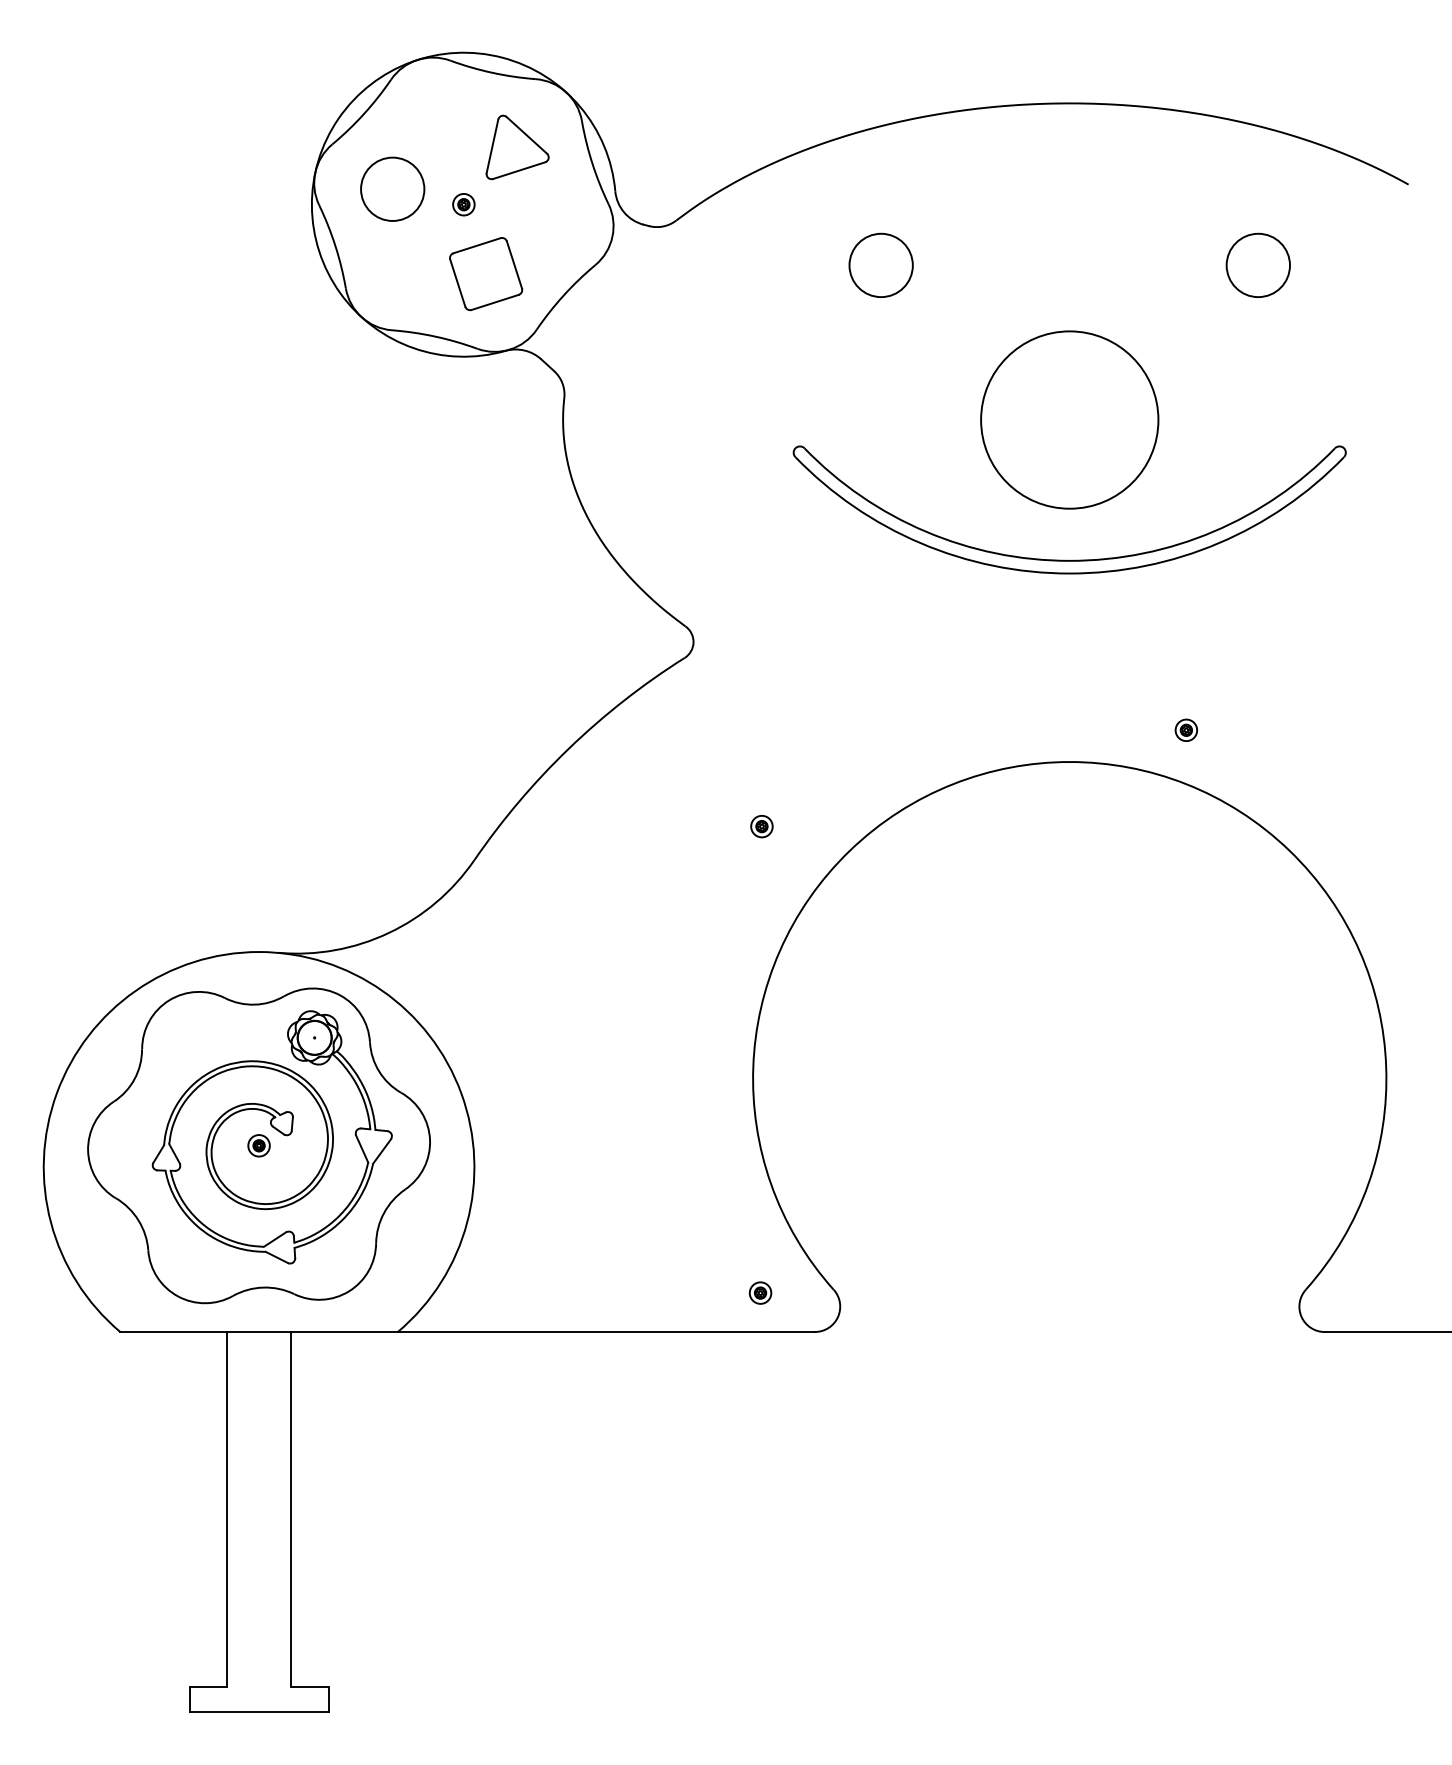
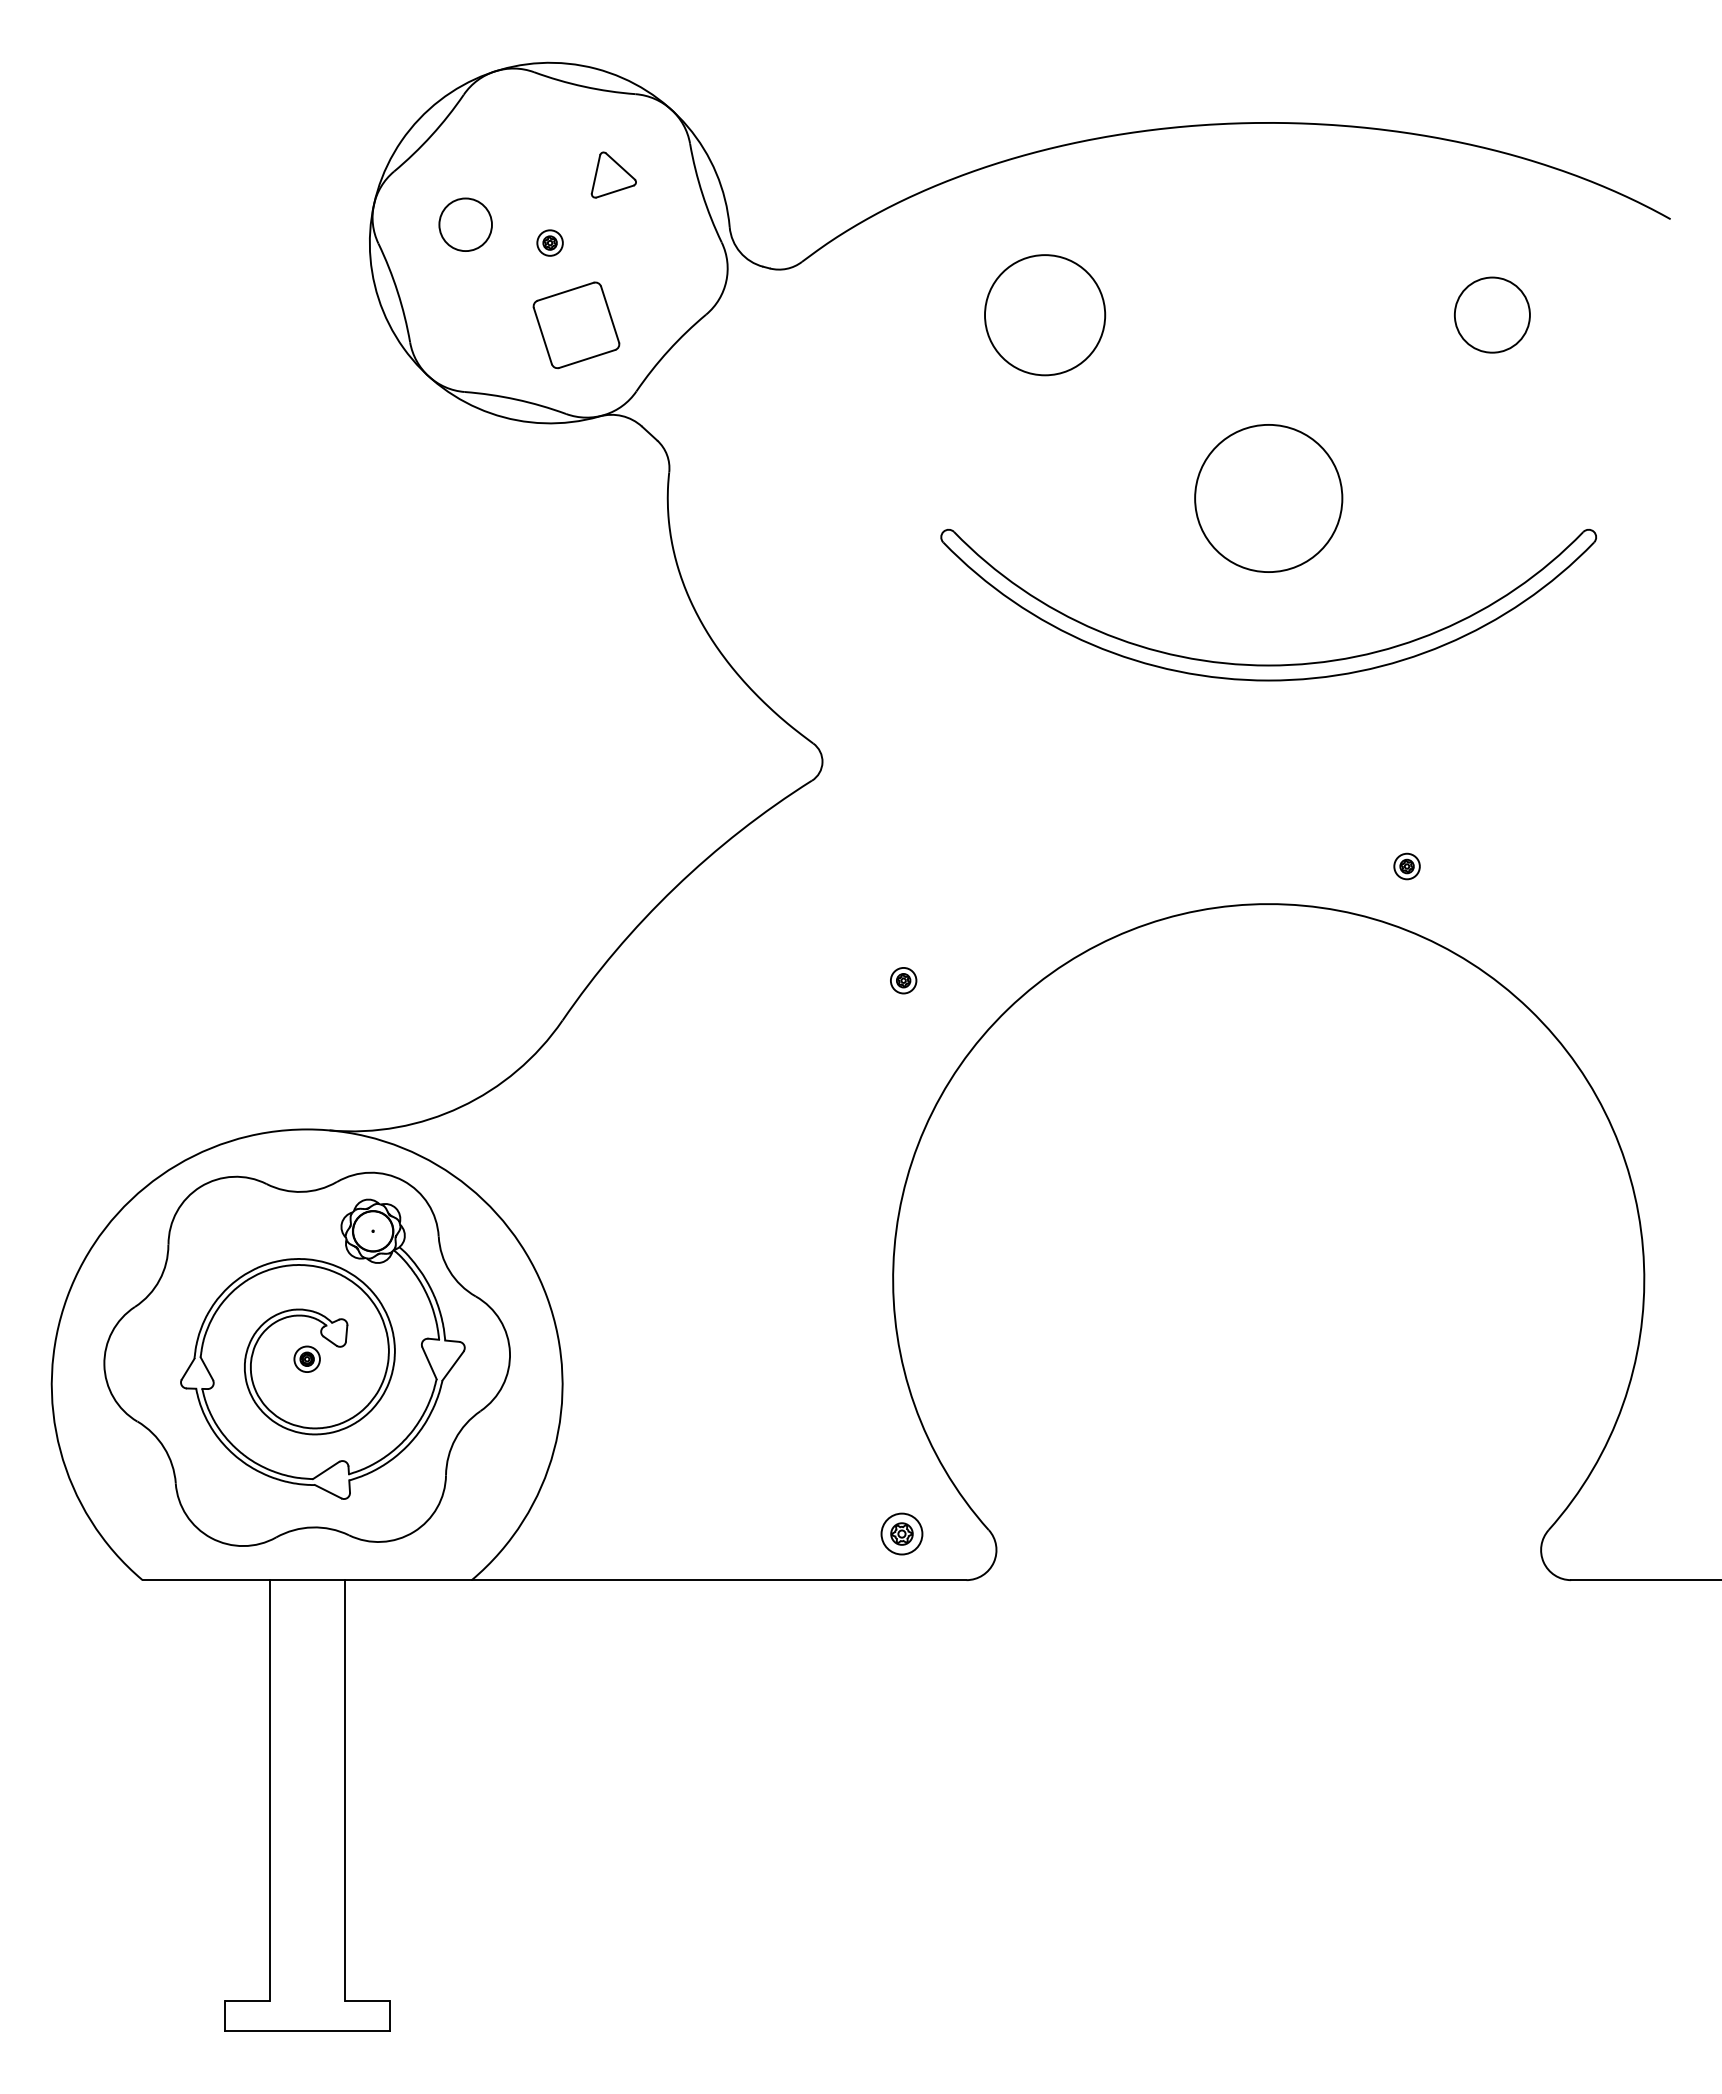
part: (517, 146) -> (613, 174), size x0.6
circle: (392, 189) -> (465, 224), size x0.7
circle: (880, 264) -> (1044, 314), size x1.6
circle: (1069, 420) -> (1268, 498), size x0.7
part: (760, 1292) -> (901, 1533), size x1.6

